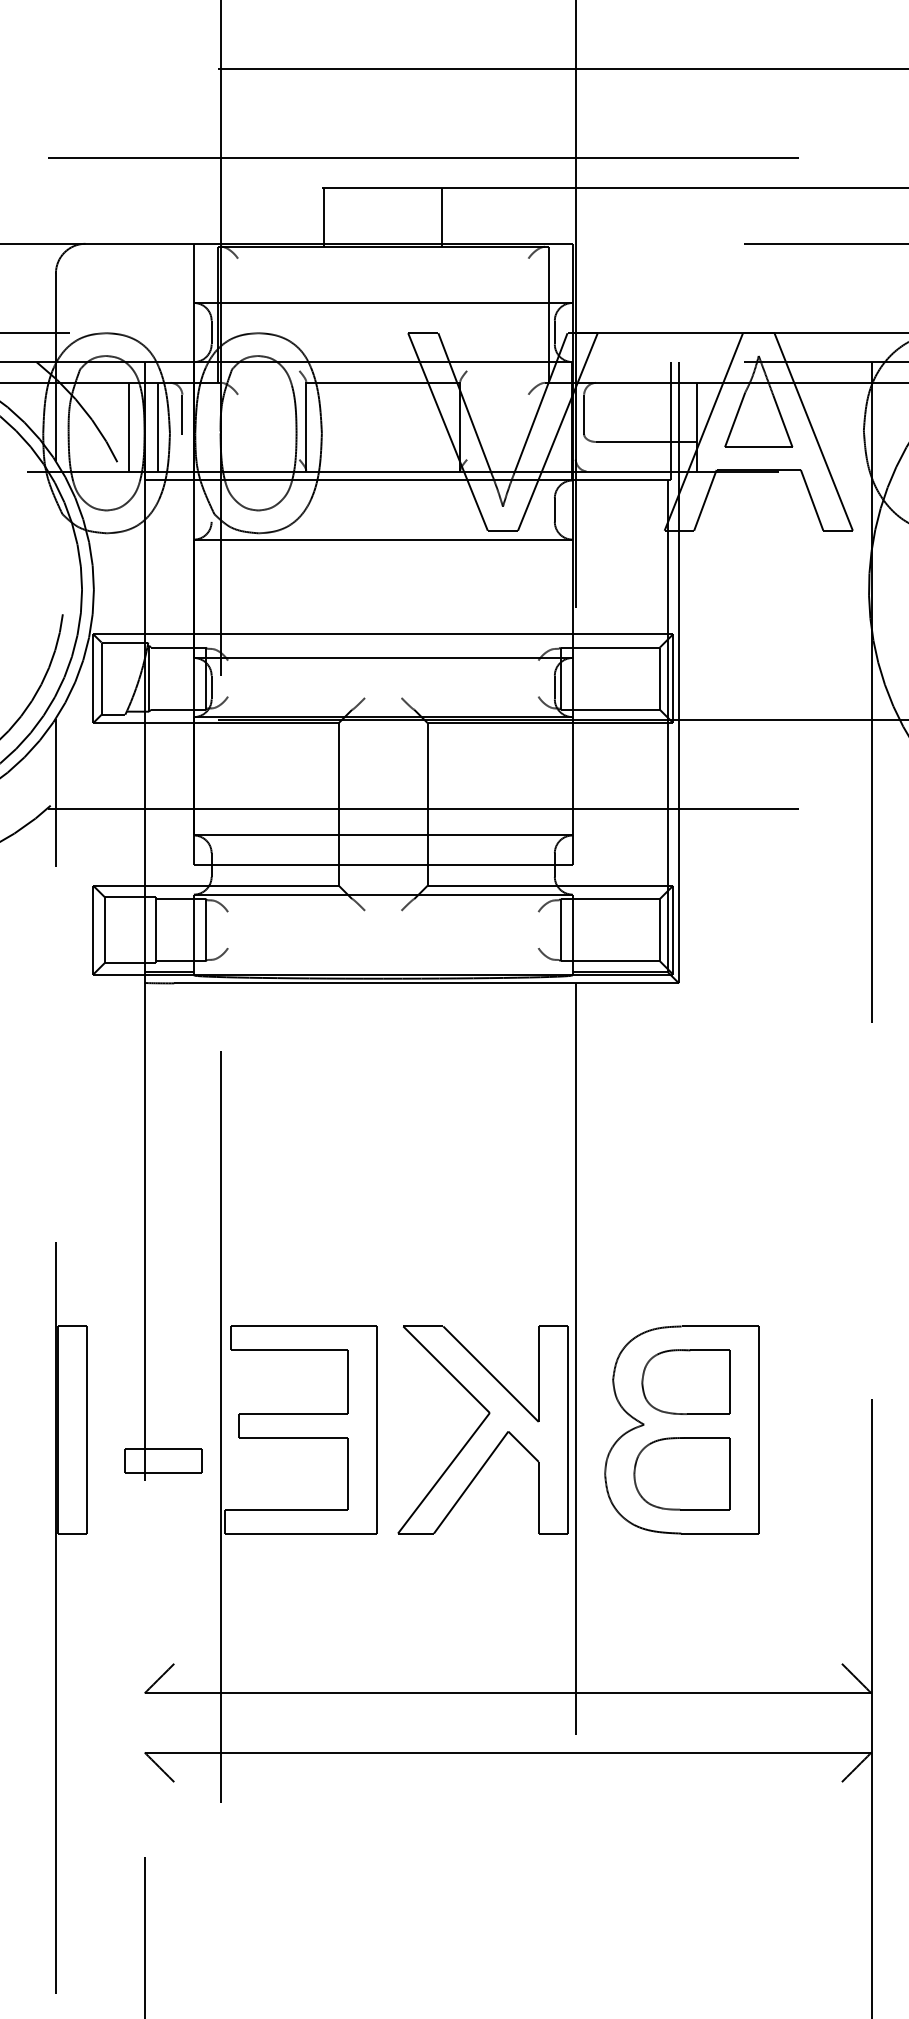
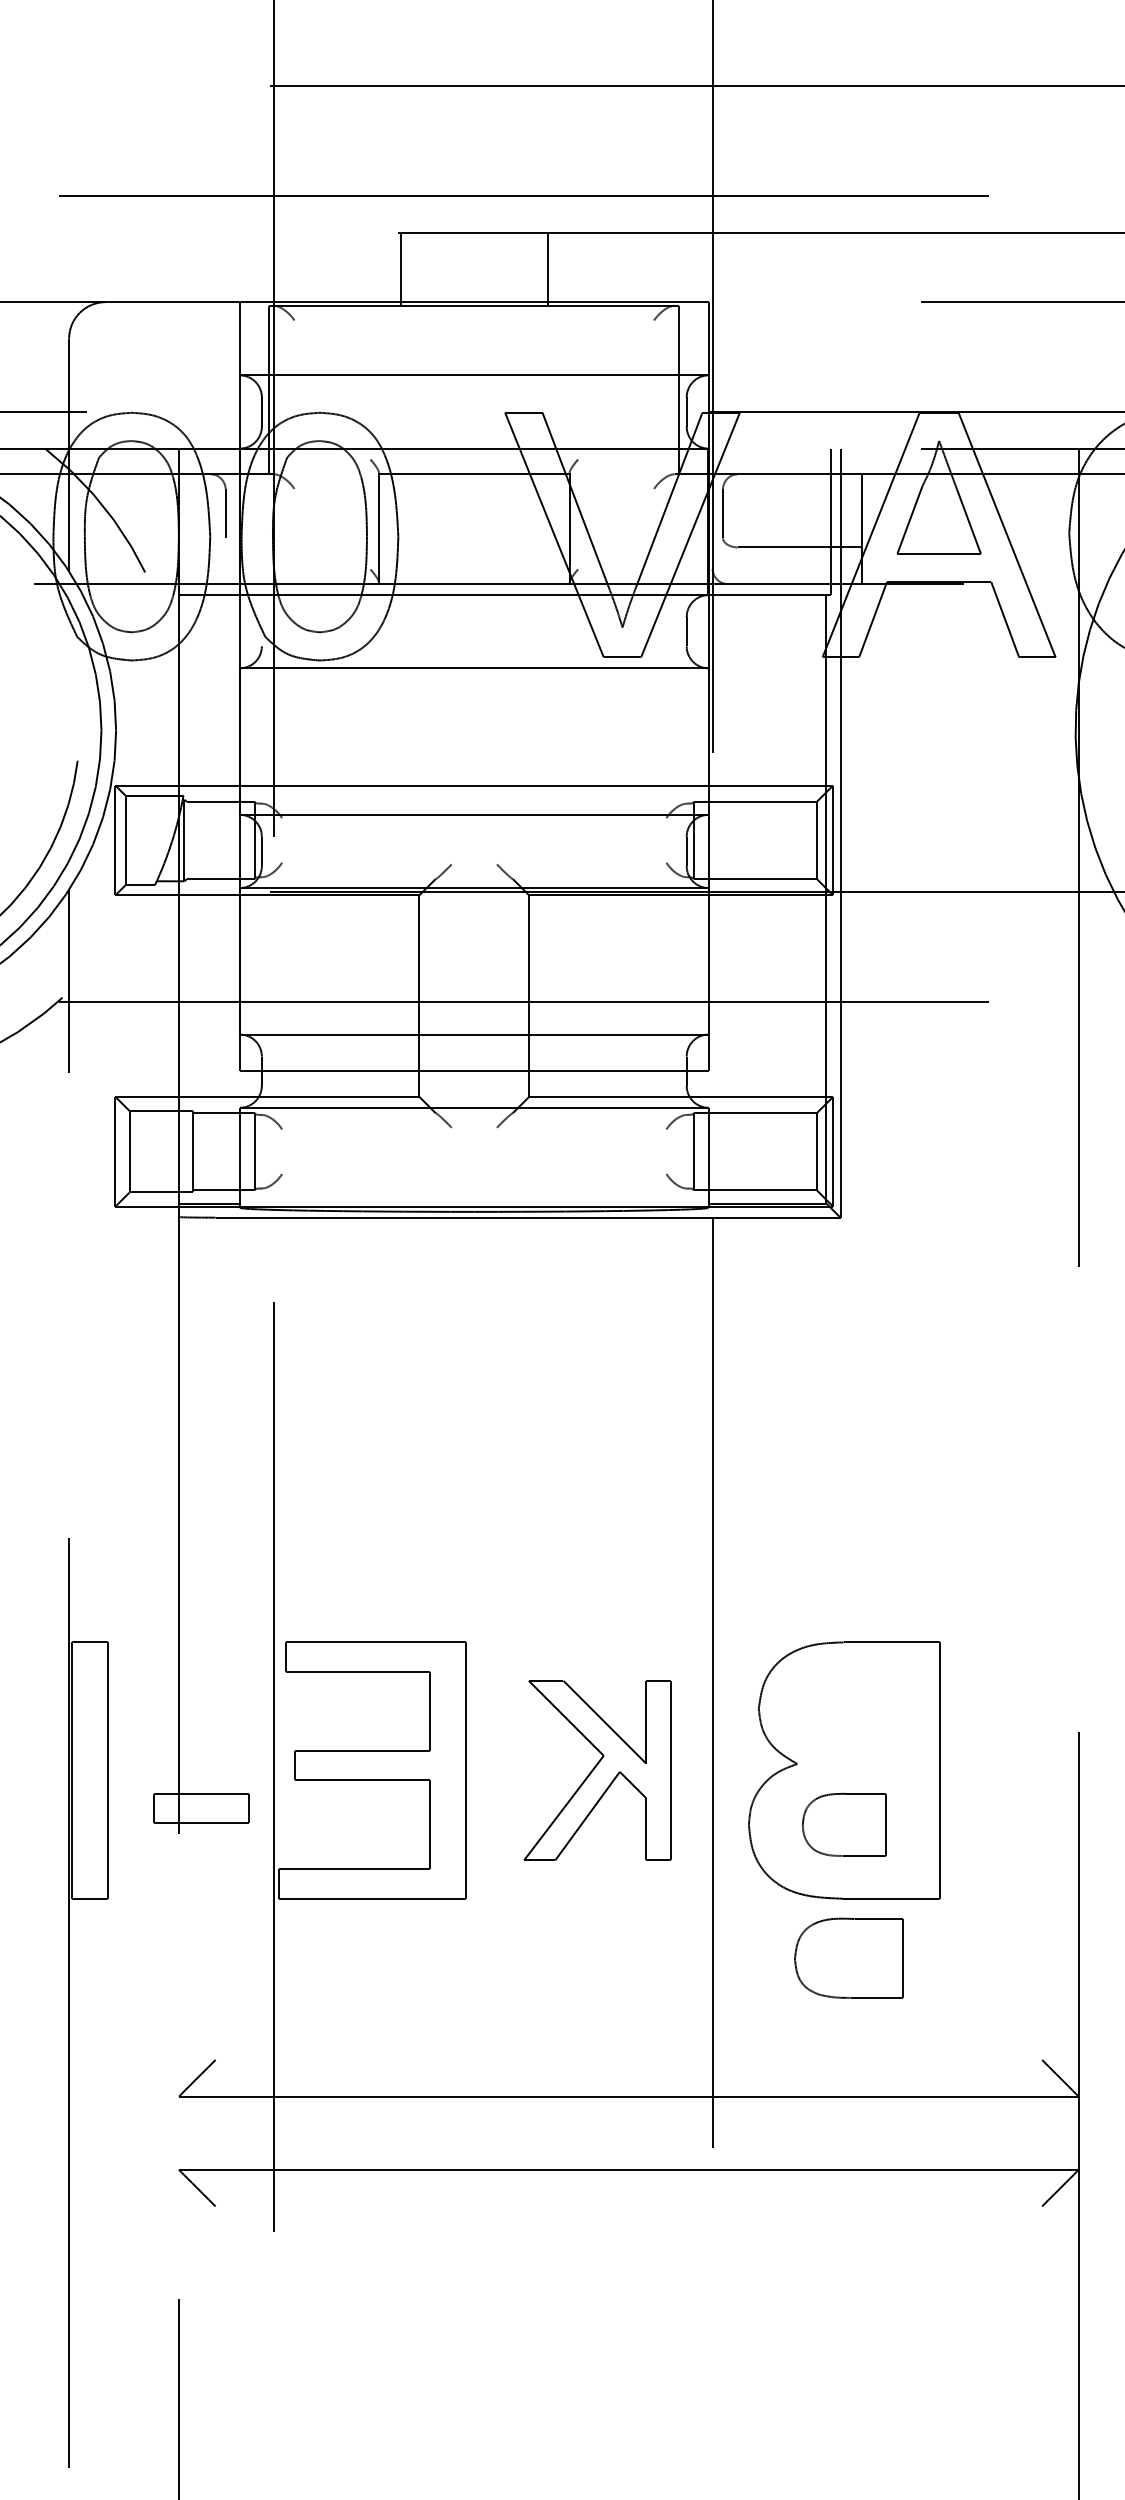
line: (128, 427) -> (159, 529), removed
line: (158, 427) -> (195, 529), removed
part: (685, 1381) -> (848, 1957), moved
part: (482, 1429) -> (597, 1770), size x0.7
part: (681, 1473) -> (843, 1824), size x0.7

